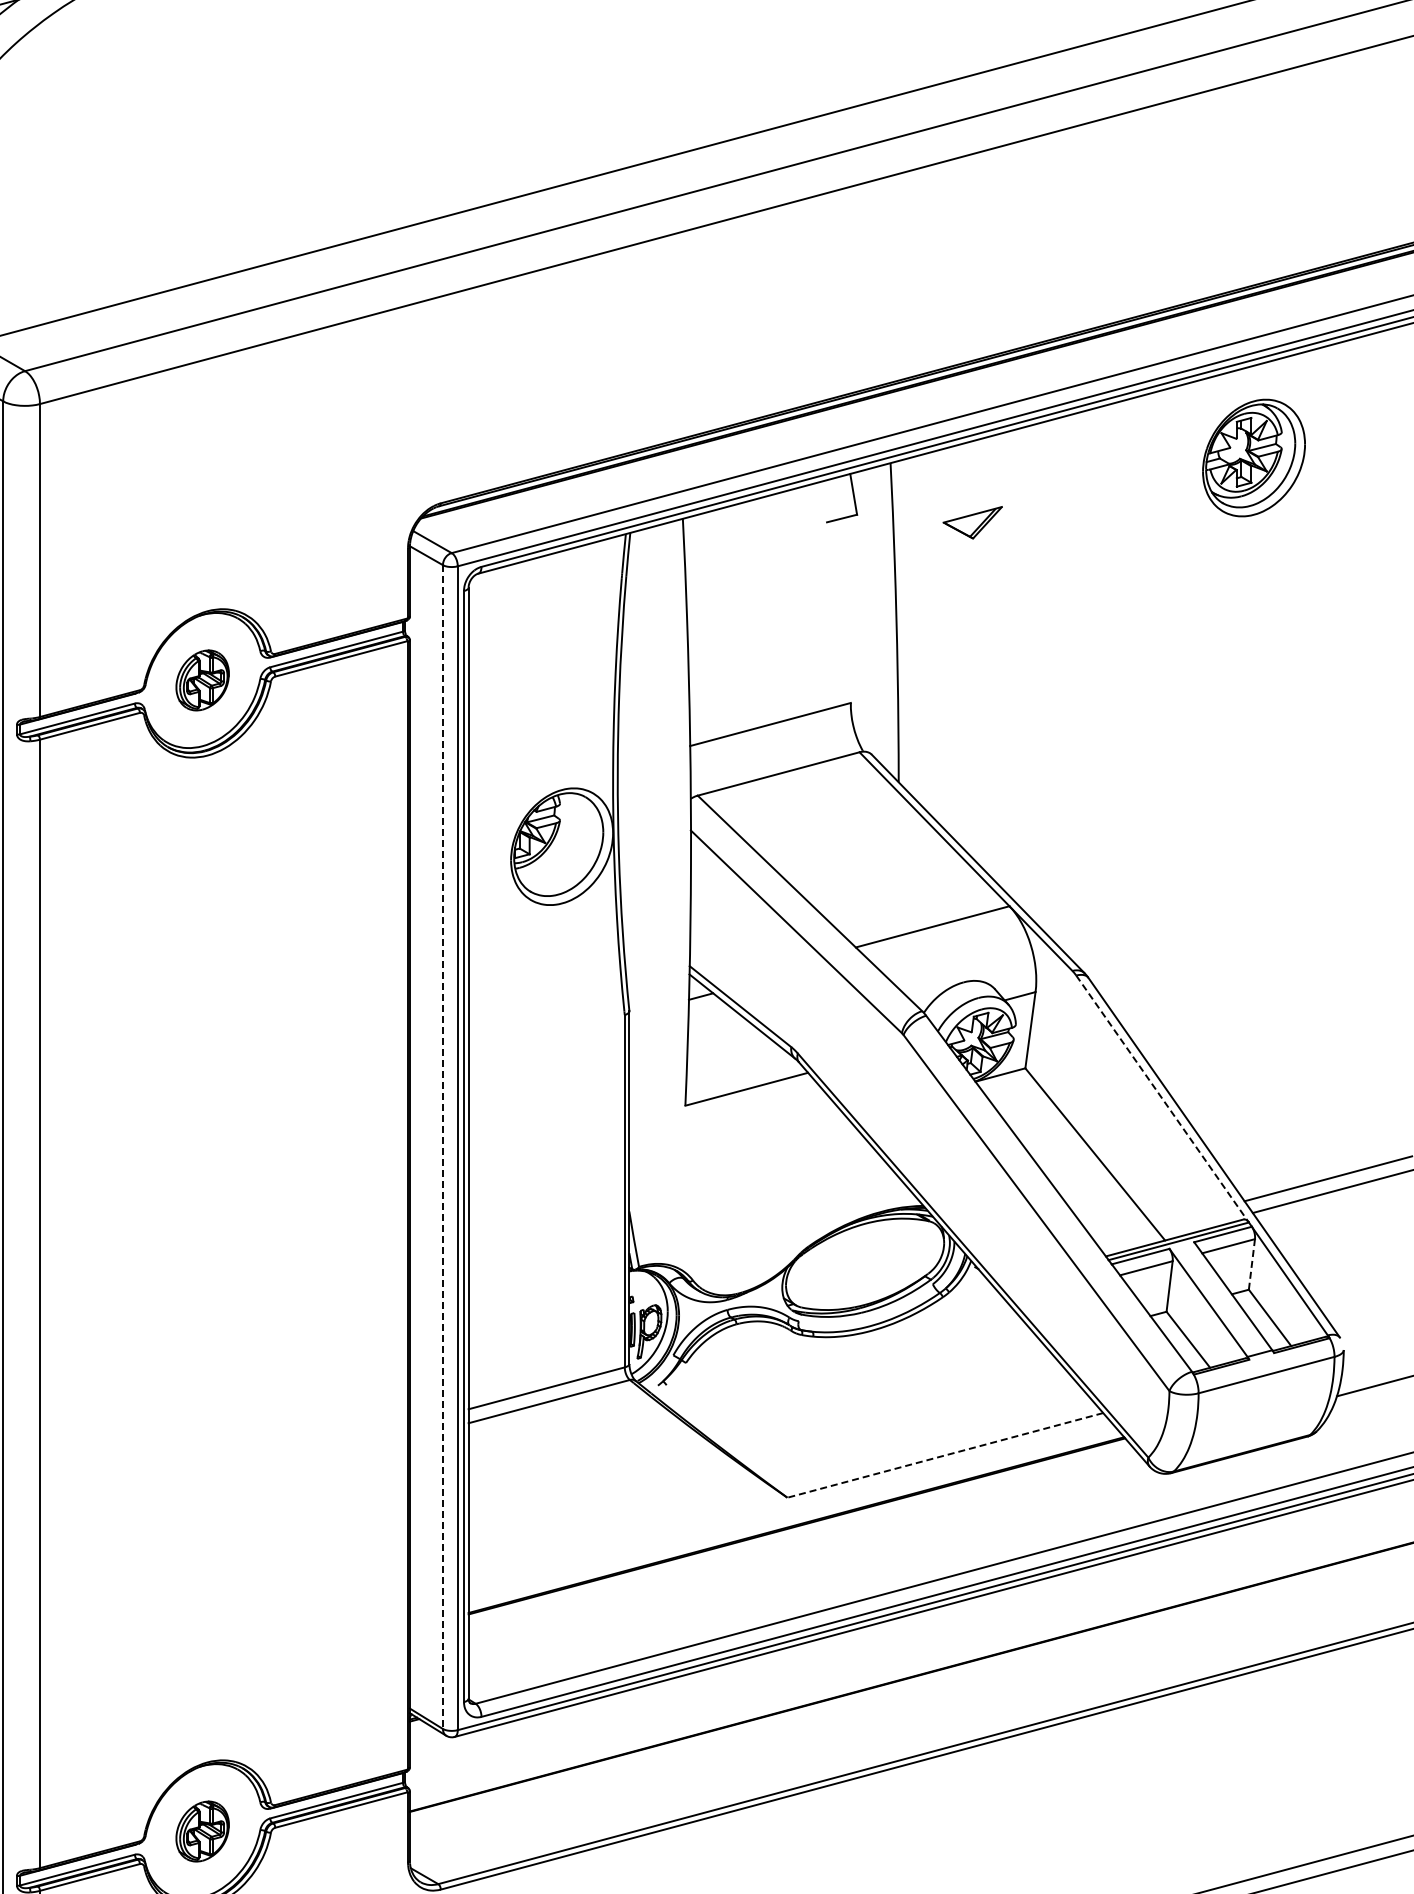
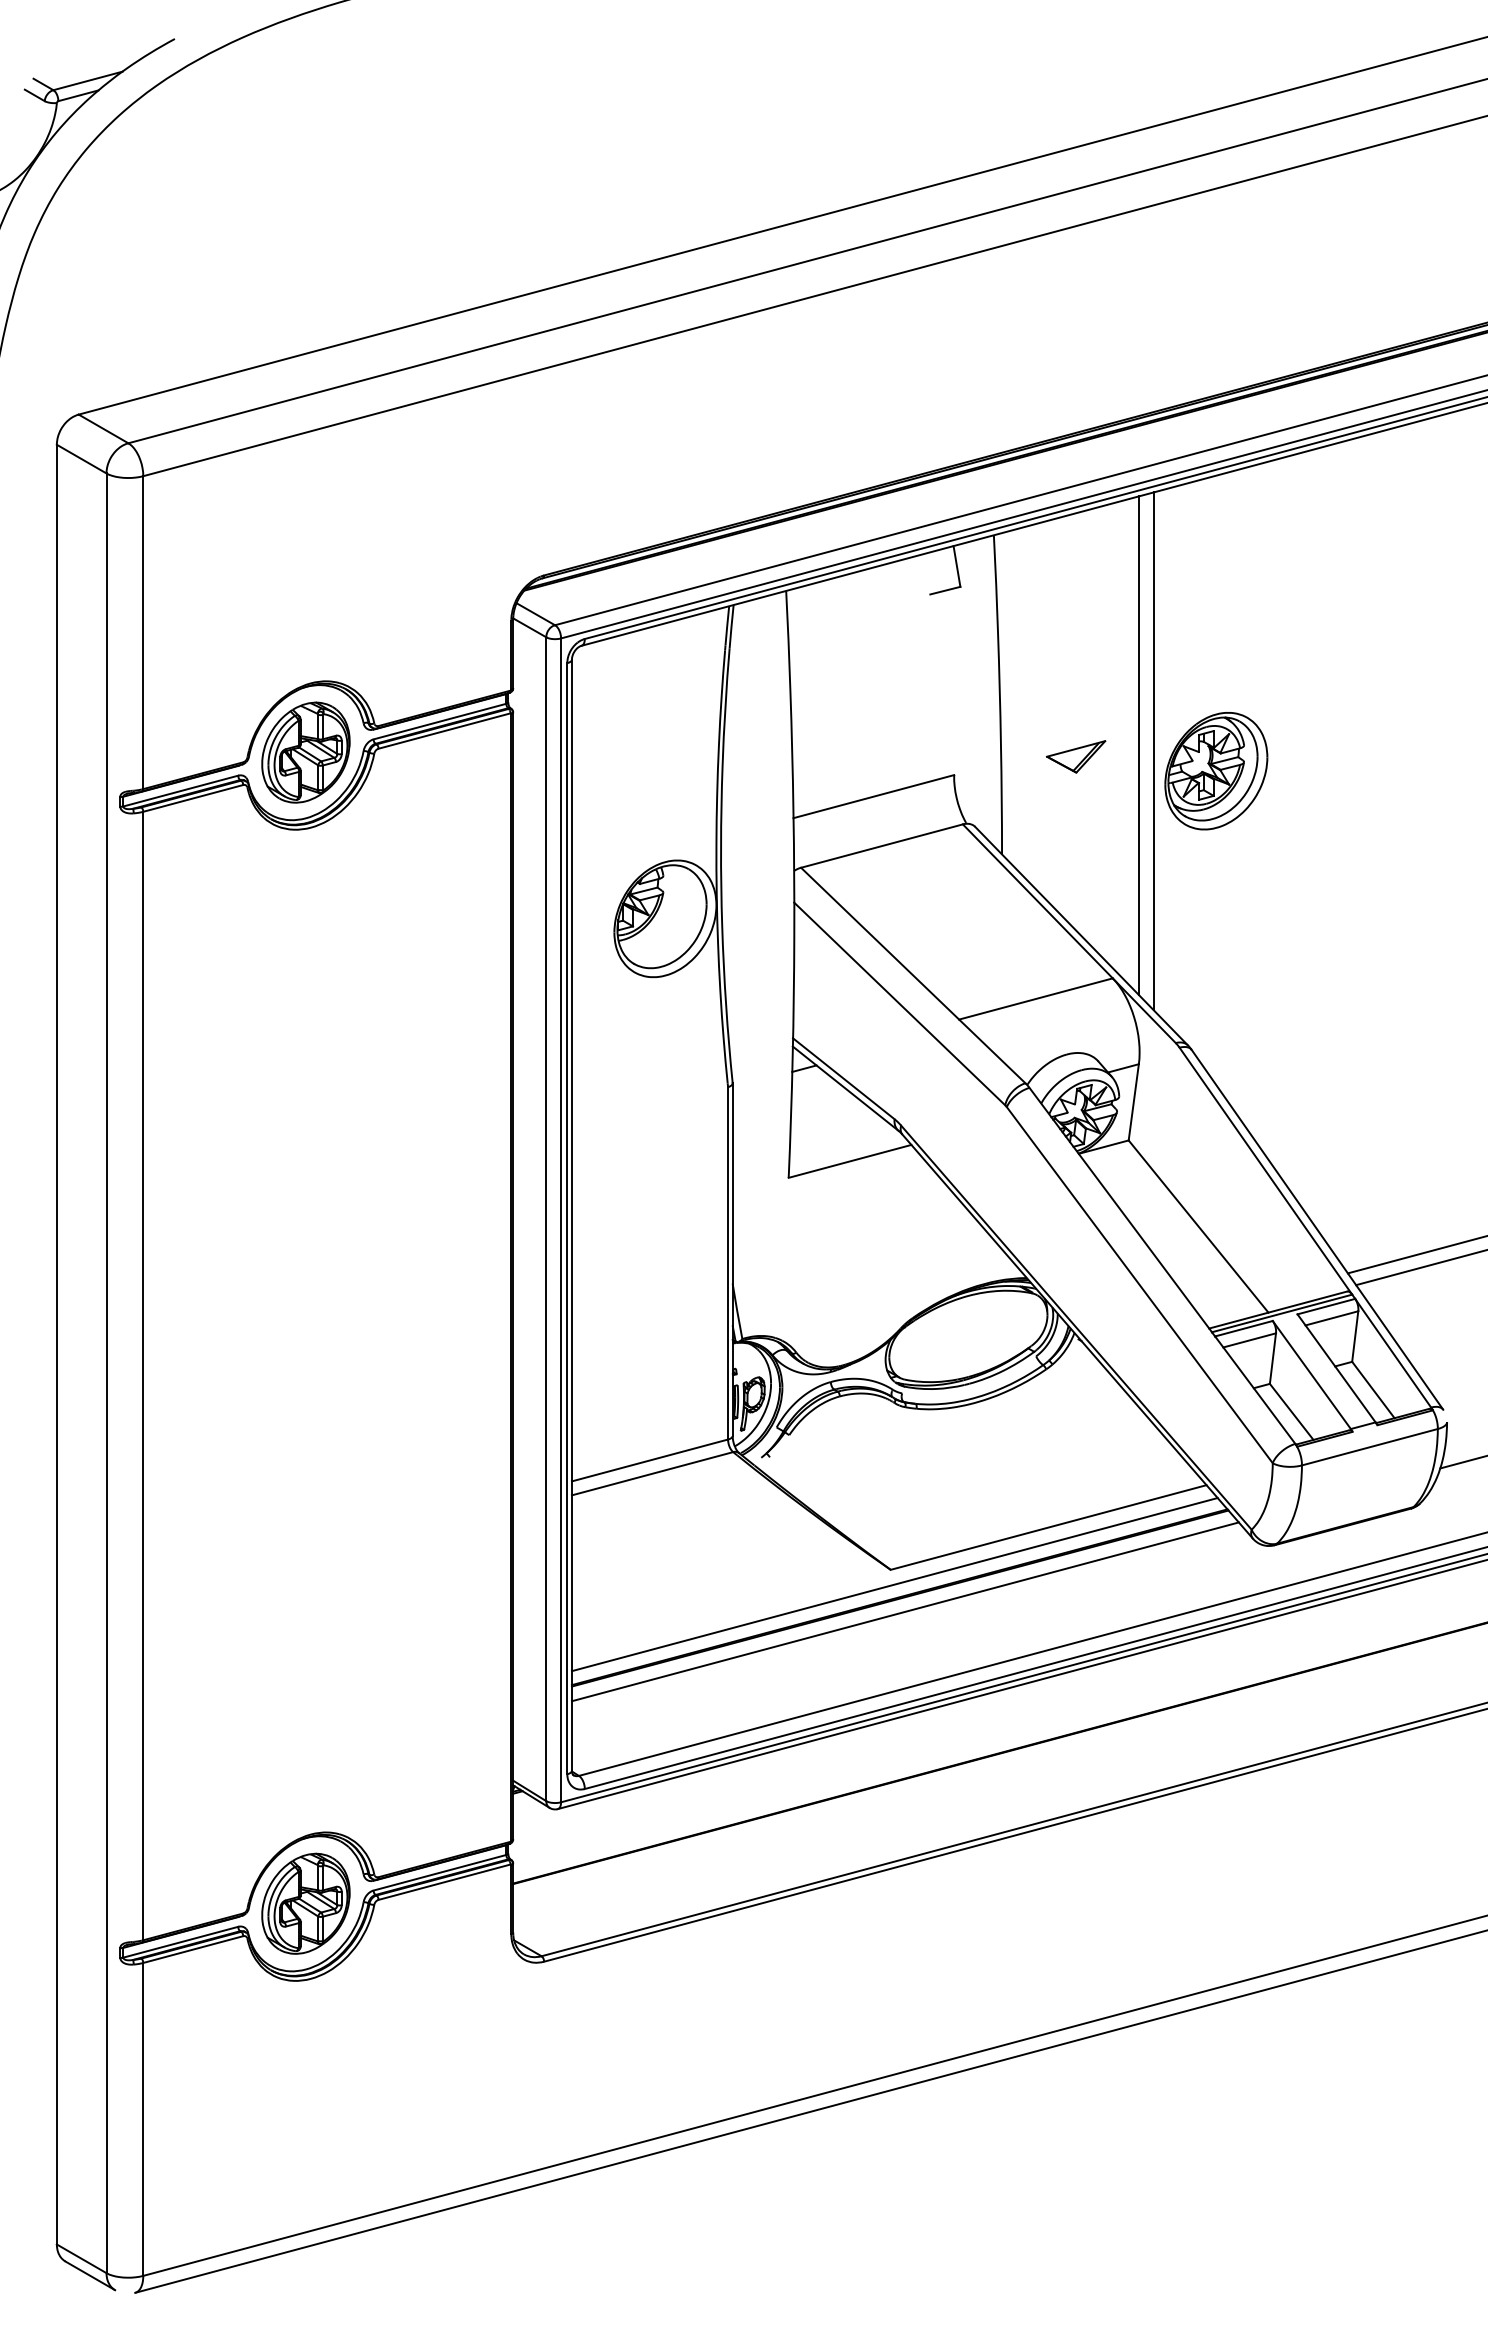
part: (1254, 458) -> (1216, 771), moved
part: (973, 522) -> (1076, 756), moved
line: (1035, 673) -> (1138, 745), added
line: (1050, 679) -> (1153, 751), added
part: (202, 680) -> (305, 752), size x1.67
line: (1162, 1099) -> (1265, 1171), dashed -> solid
line: (443, 1147) -> (546, 1219), dashed -> solid
line: (1252, 1264) -> (1355, 1336), dashed -> solid
line: (945, 1455) -> (1048, 1527), dashed -> solid
line: (791, 1512) -> (894, 1584), added
line: (801, 1539) -> (904, 1611), added
part: (202, 1831) -> (305, 1903), size x1.67

